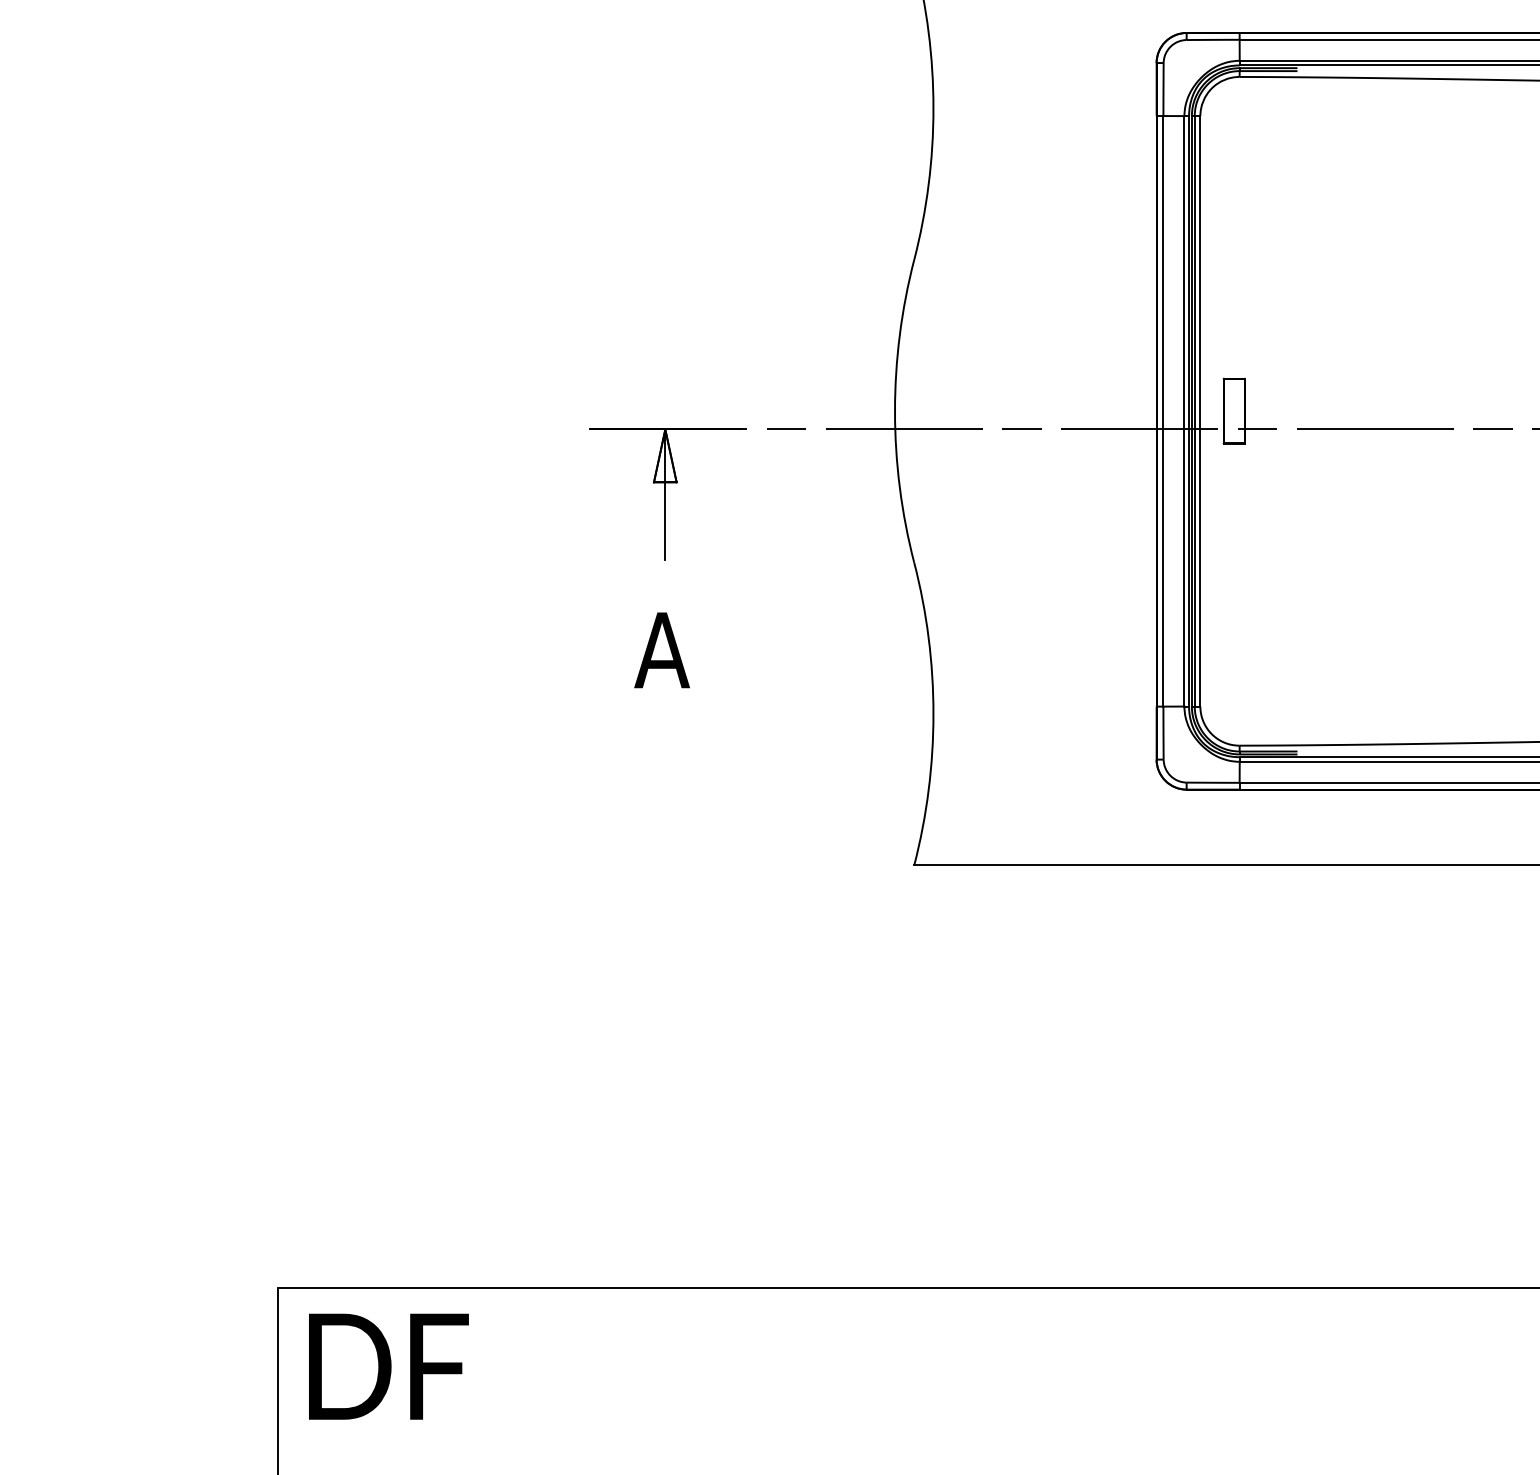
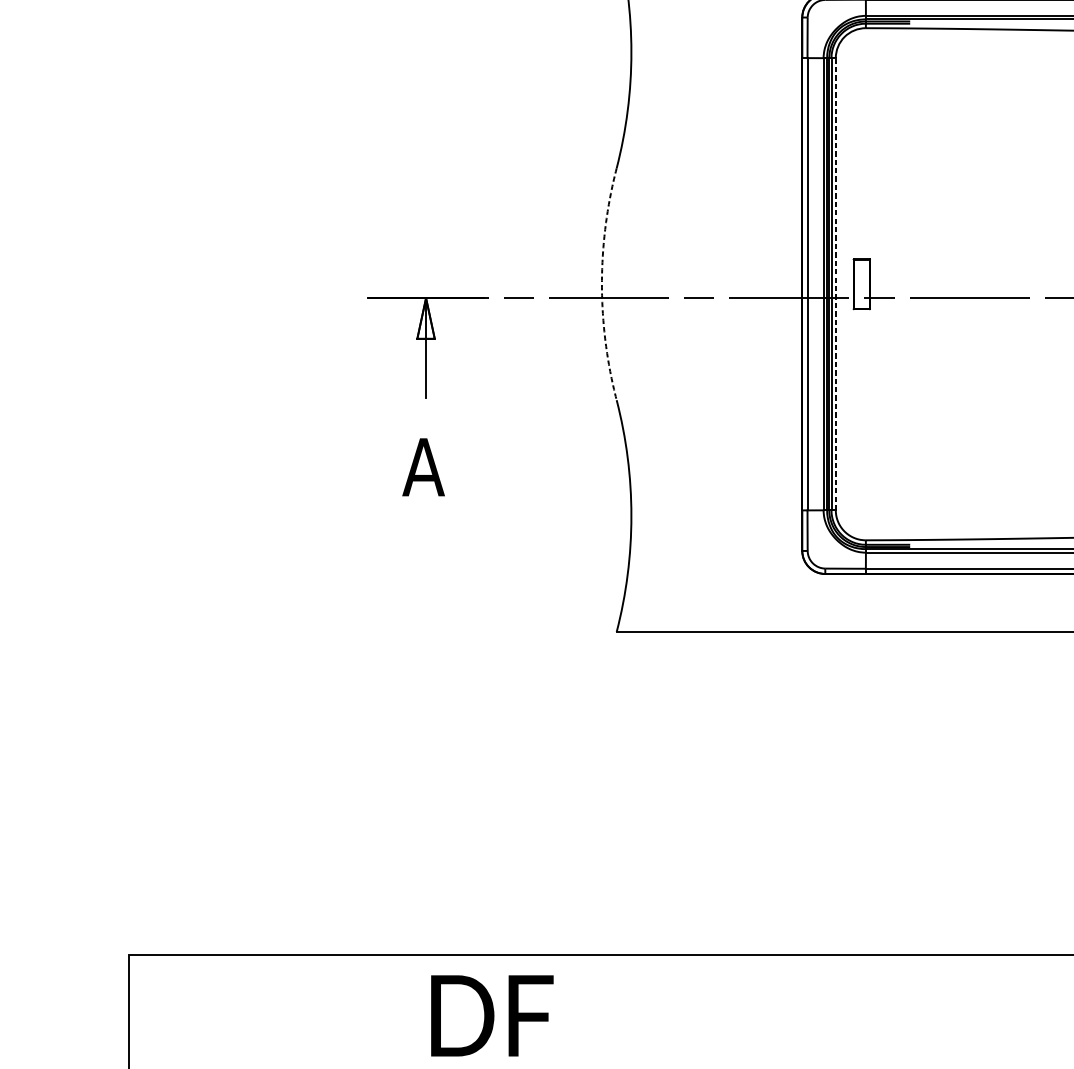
line: (1200, 410) -> (835, 283), solid -> dashed
arc: (895, 411) -> (602, 284), solid -> dashed
text: (388, 1366) -> (492, 1015), moved

